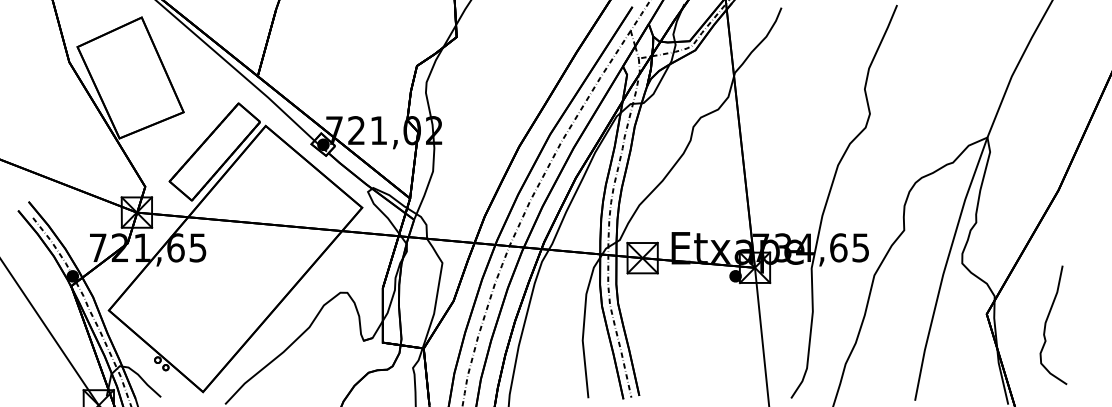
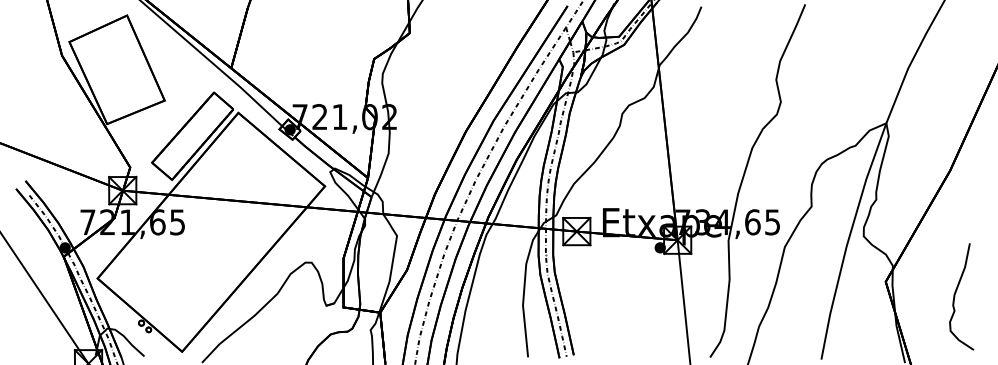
curve: (1046, 324) -> (955, 296), moved

